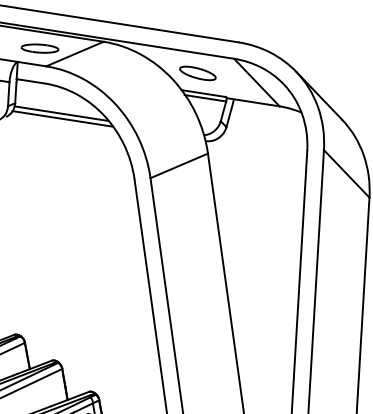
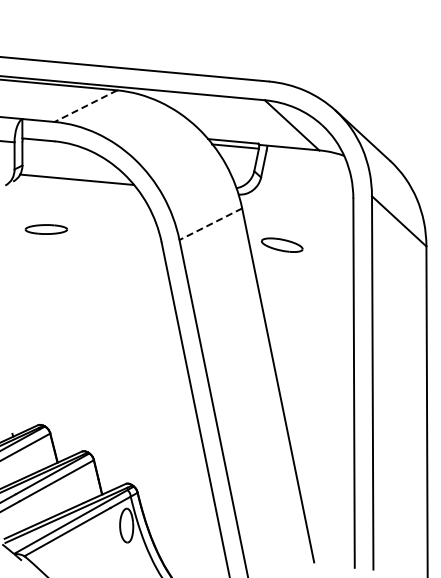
part: (39, 48) -> (45, 229), moved
line: (74, 54) -> (85, 106), solid -> dashed
part: (198, 72) -> (282, 244), moved
line: (61, 113) -> (75, 173), removed
line: (178, 166) -> (210, 224), solid -> dashed

